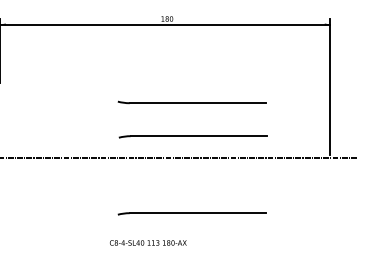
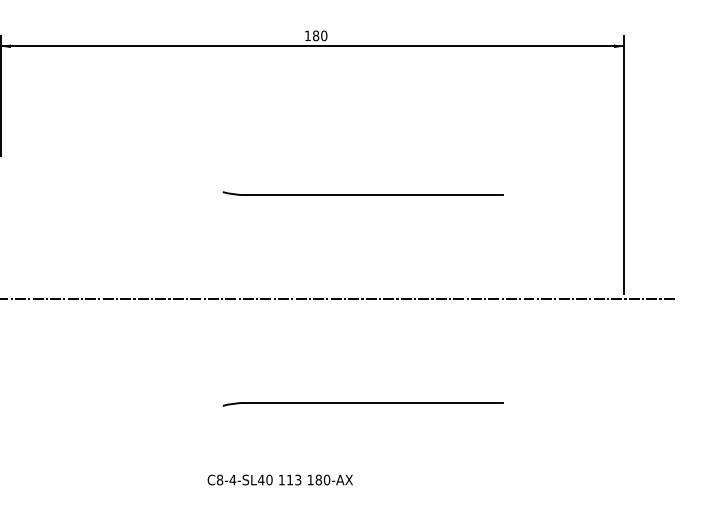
part: (192, 136) -> (363, 258), removed
text: (148, 242) -> (280, 479), moved

